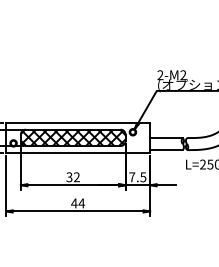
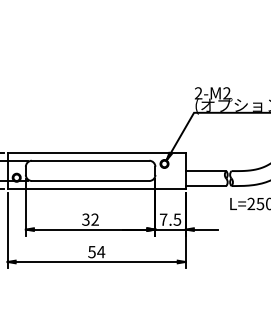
hatch: (72, 137) -> (89, 170), removed
text: (74, 203) -> (92, 252), 44 -> 54

